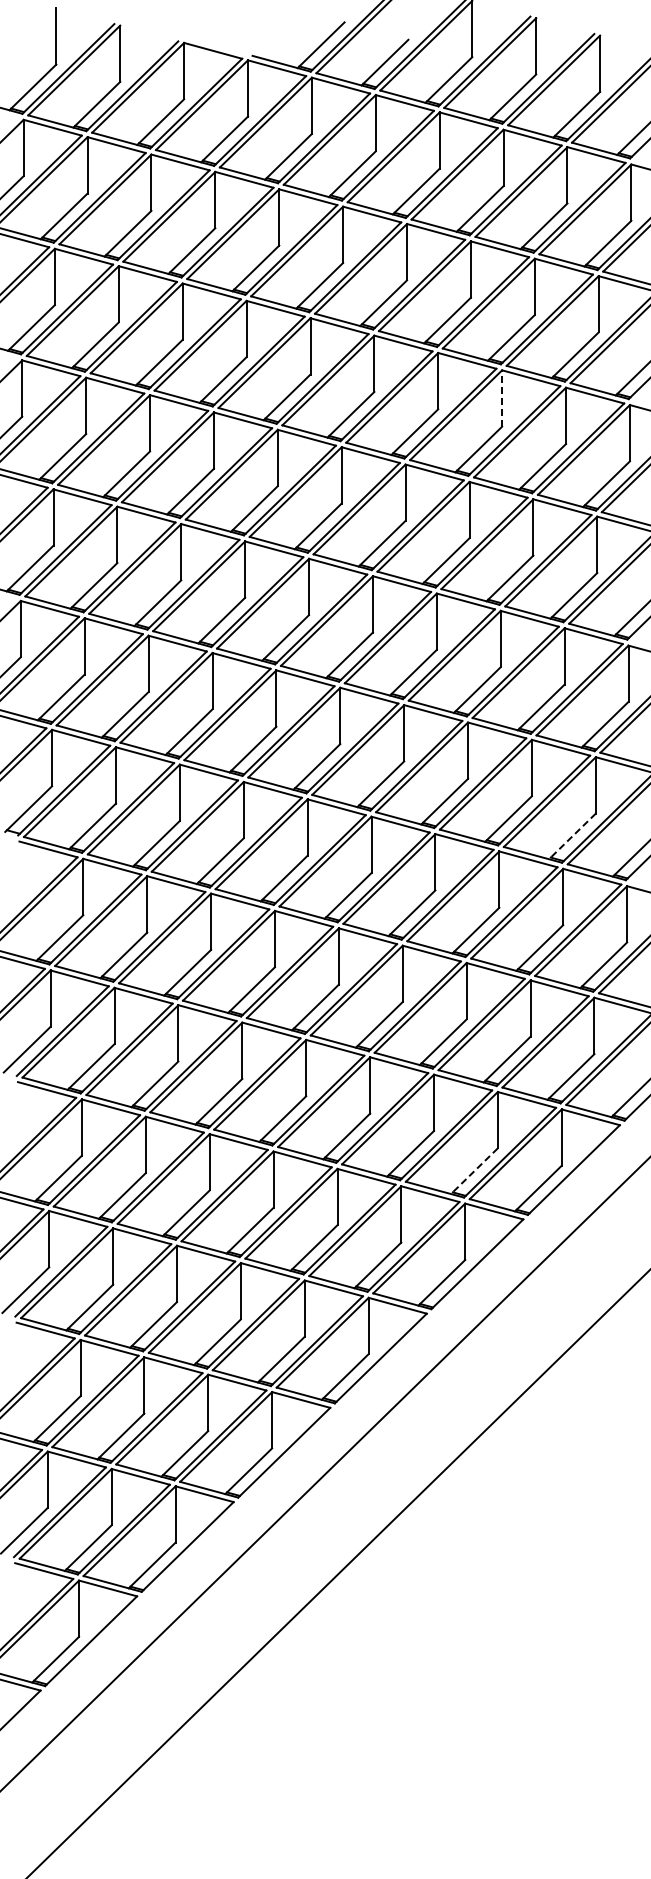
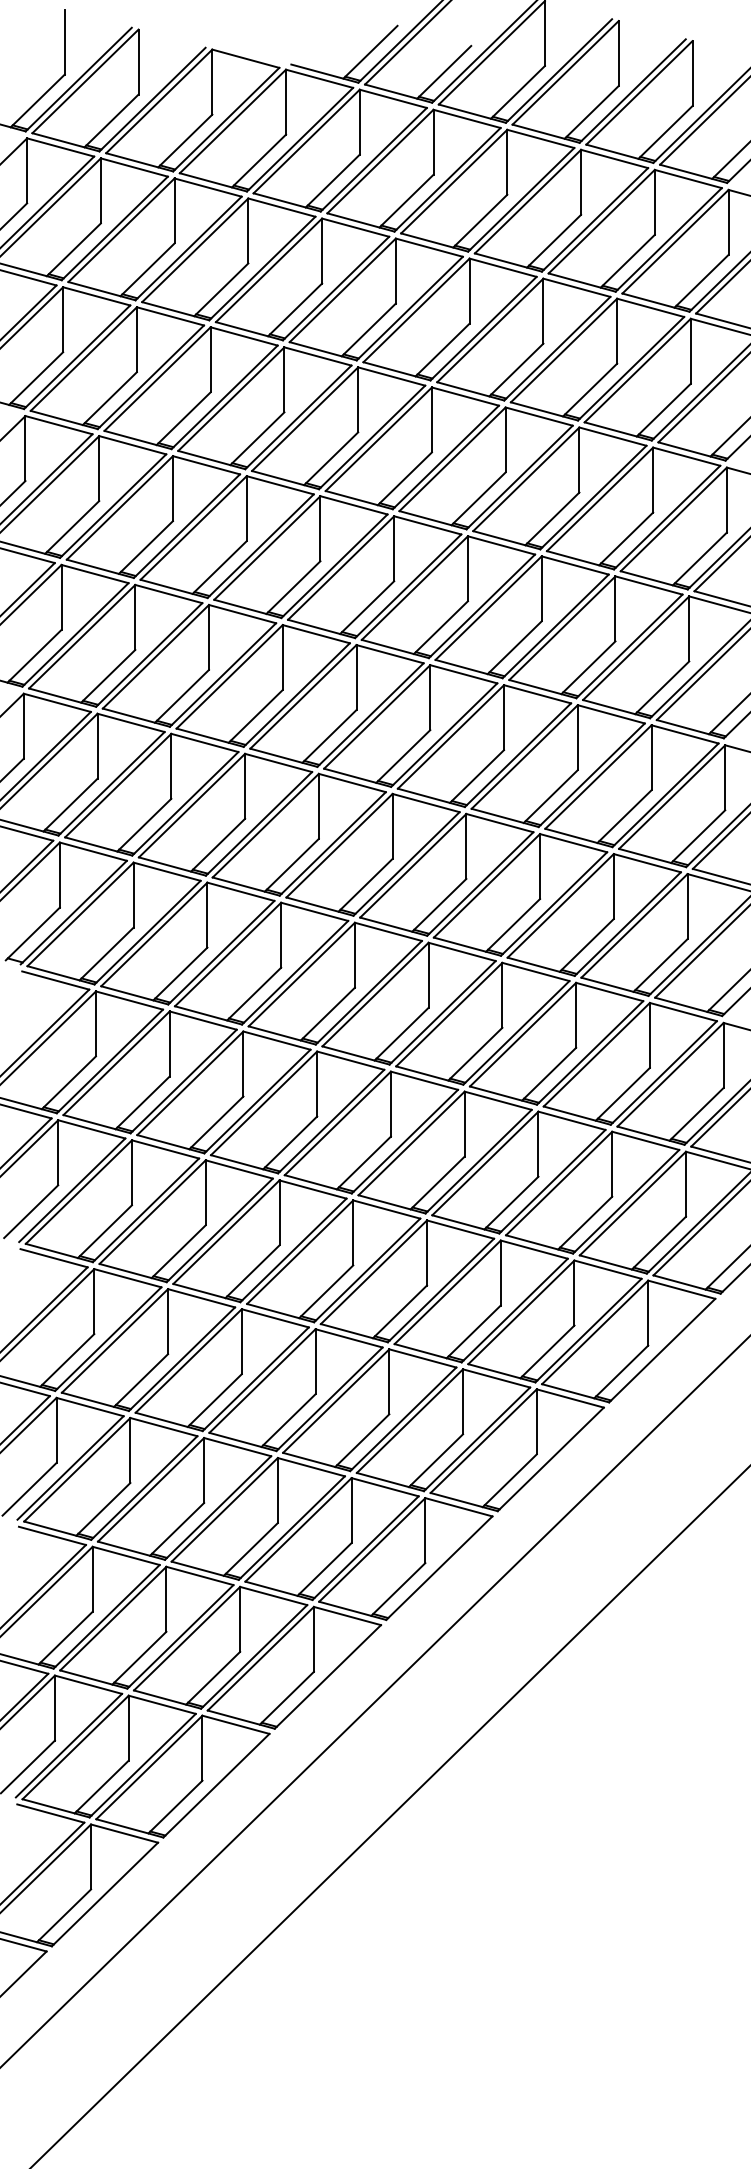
line: (502, 398) -> (579, 460), dashed -> solid
line: (572, 836) -> (660, 965), dashed -> solid
line: (474, 1171) -> (547, 1352), dashed -> solid

